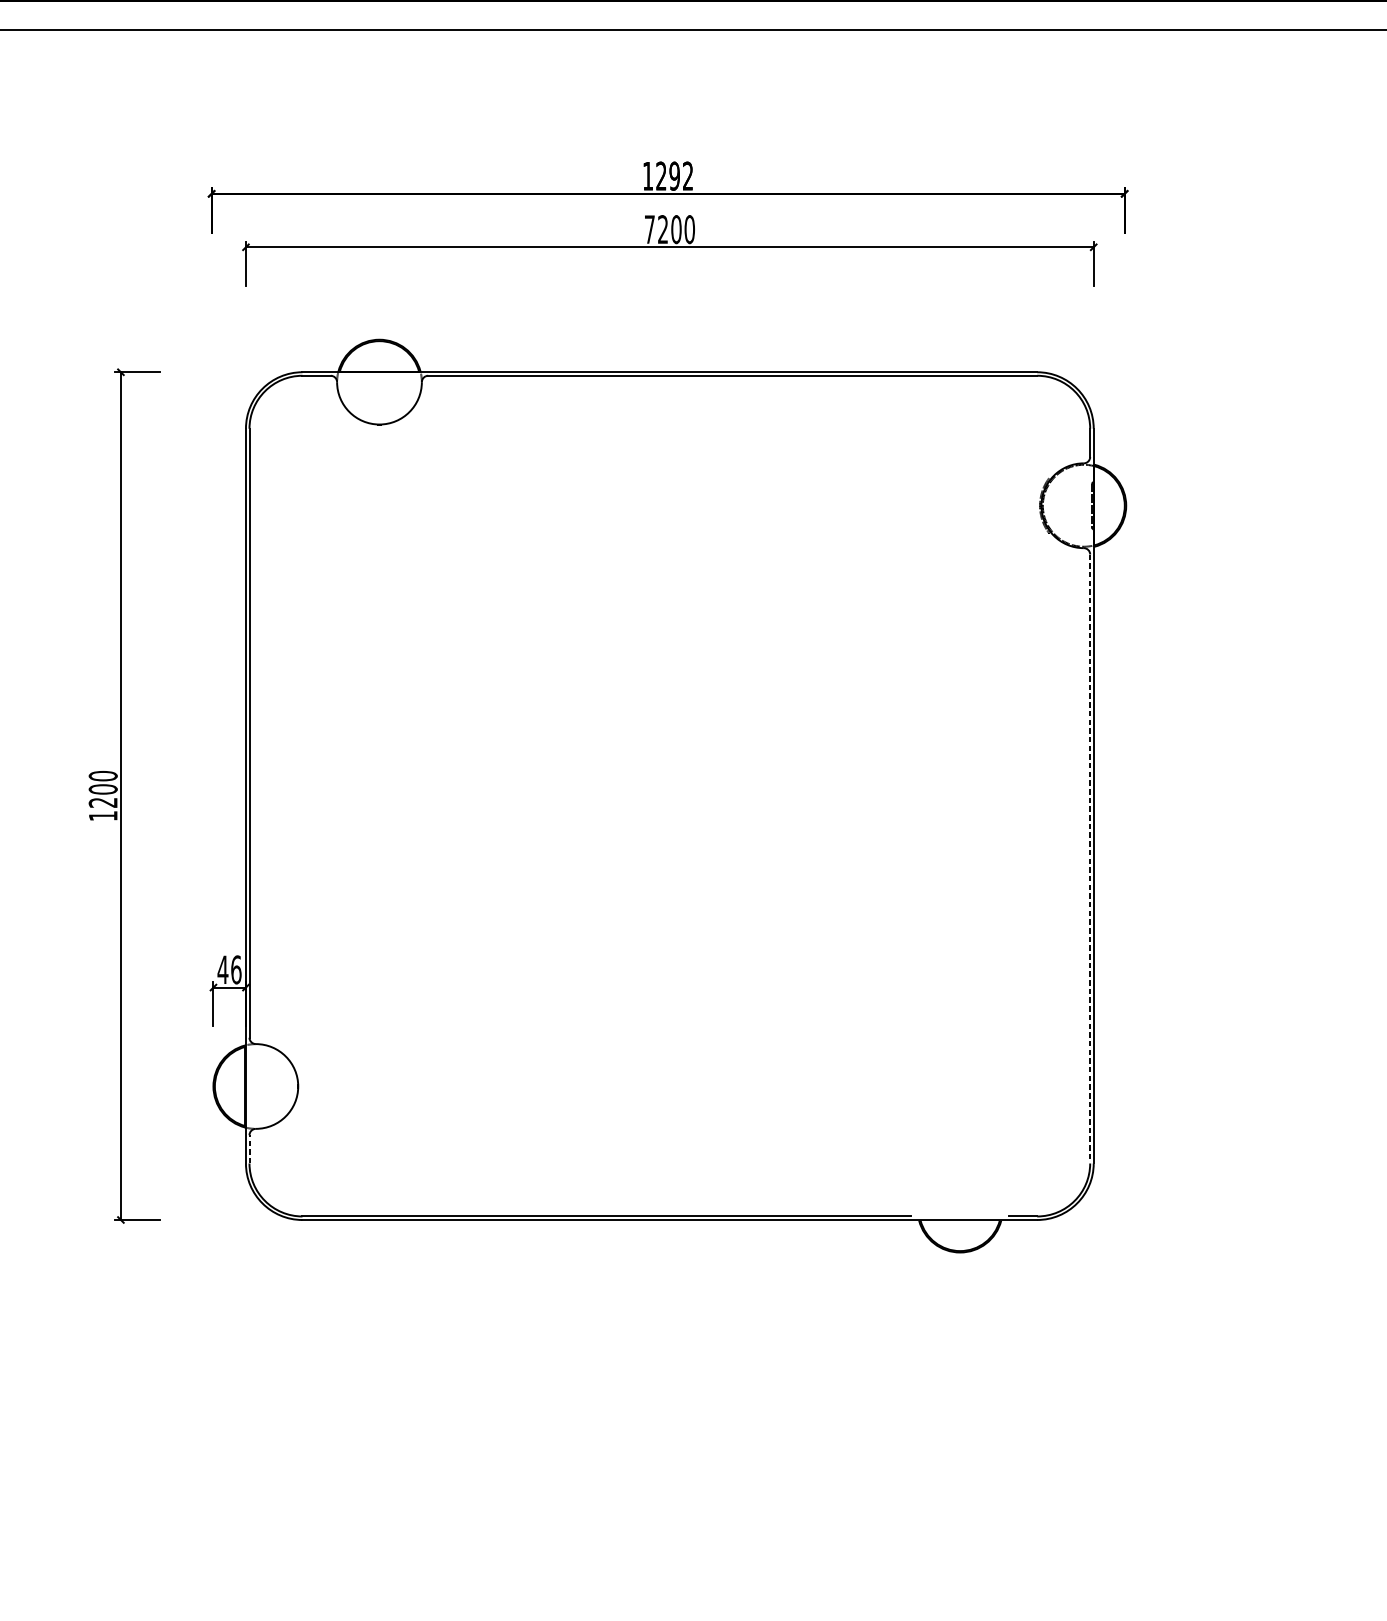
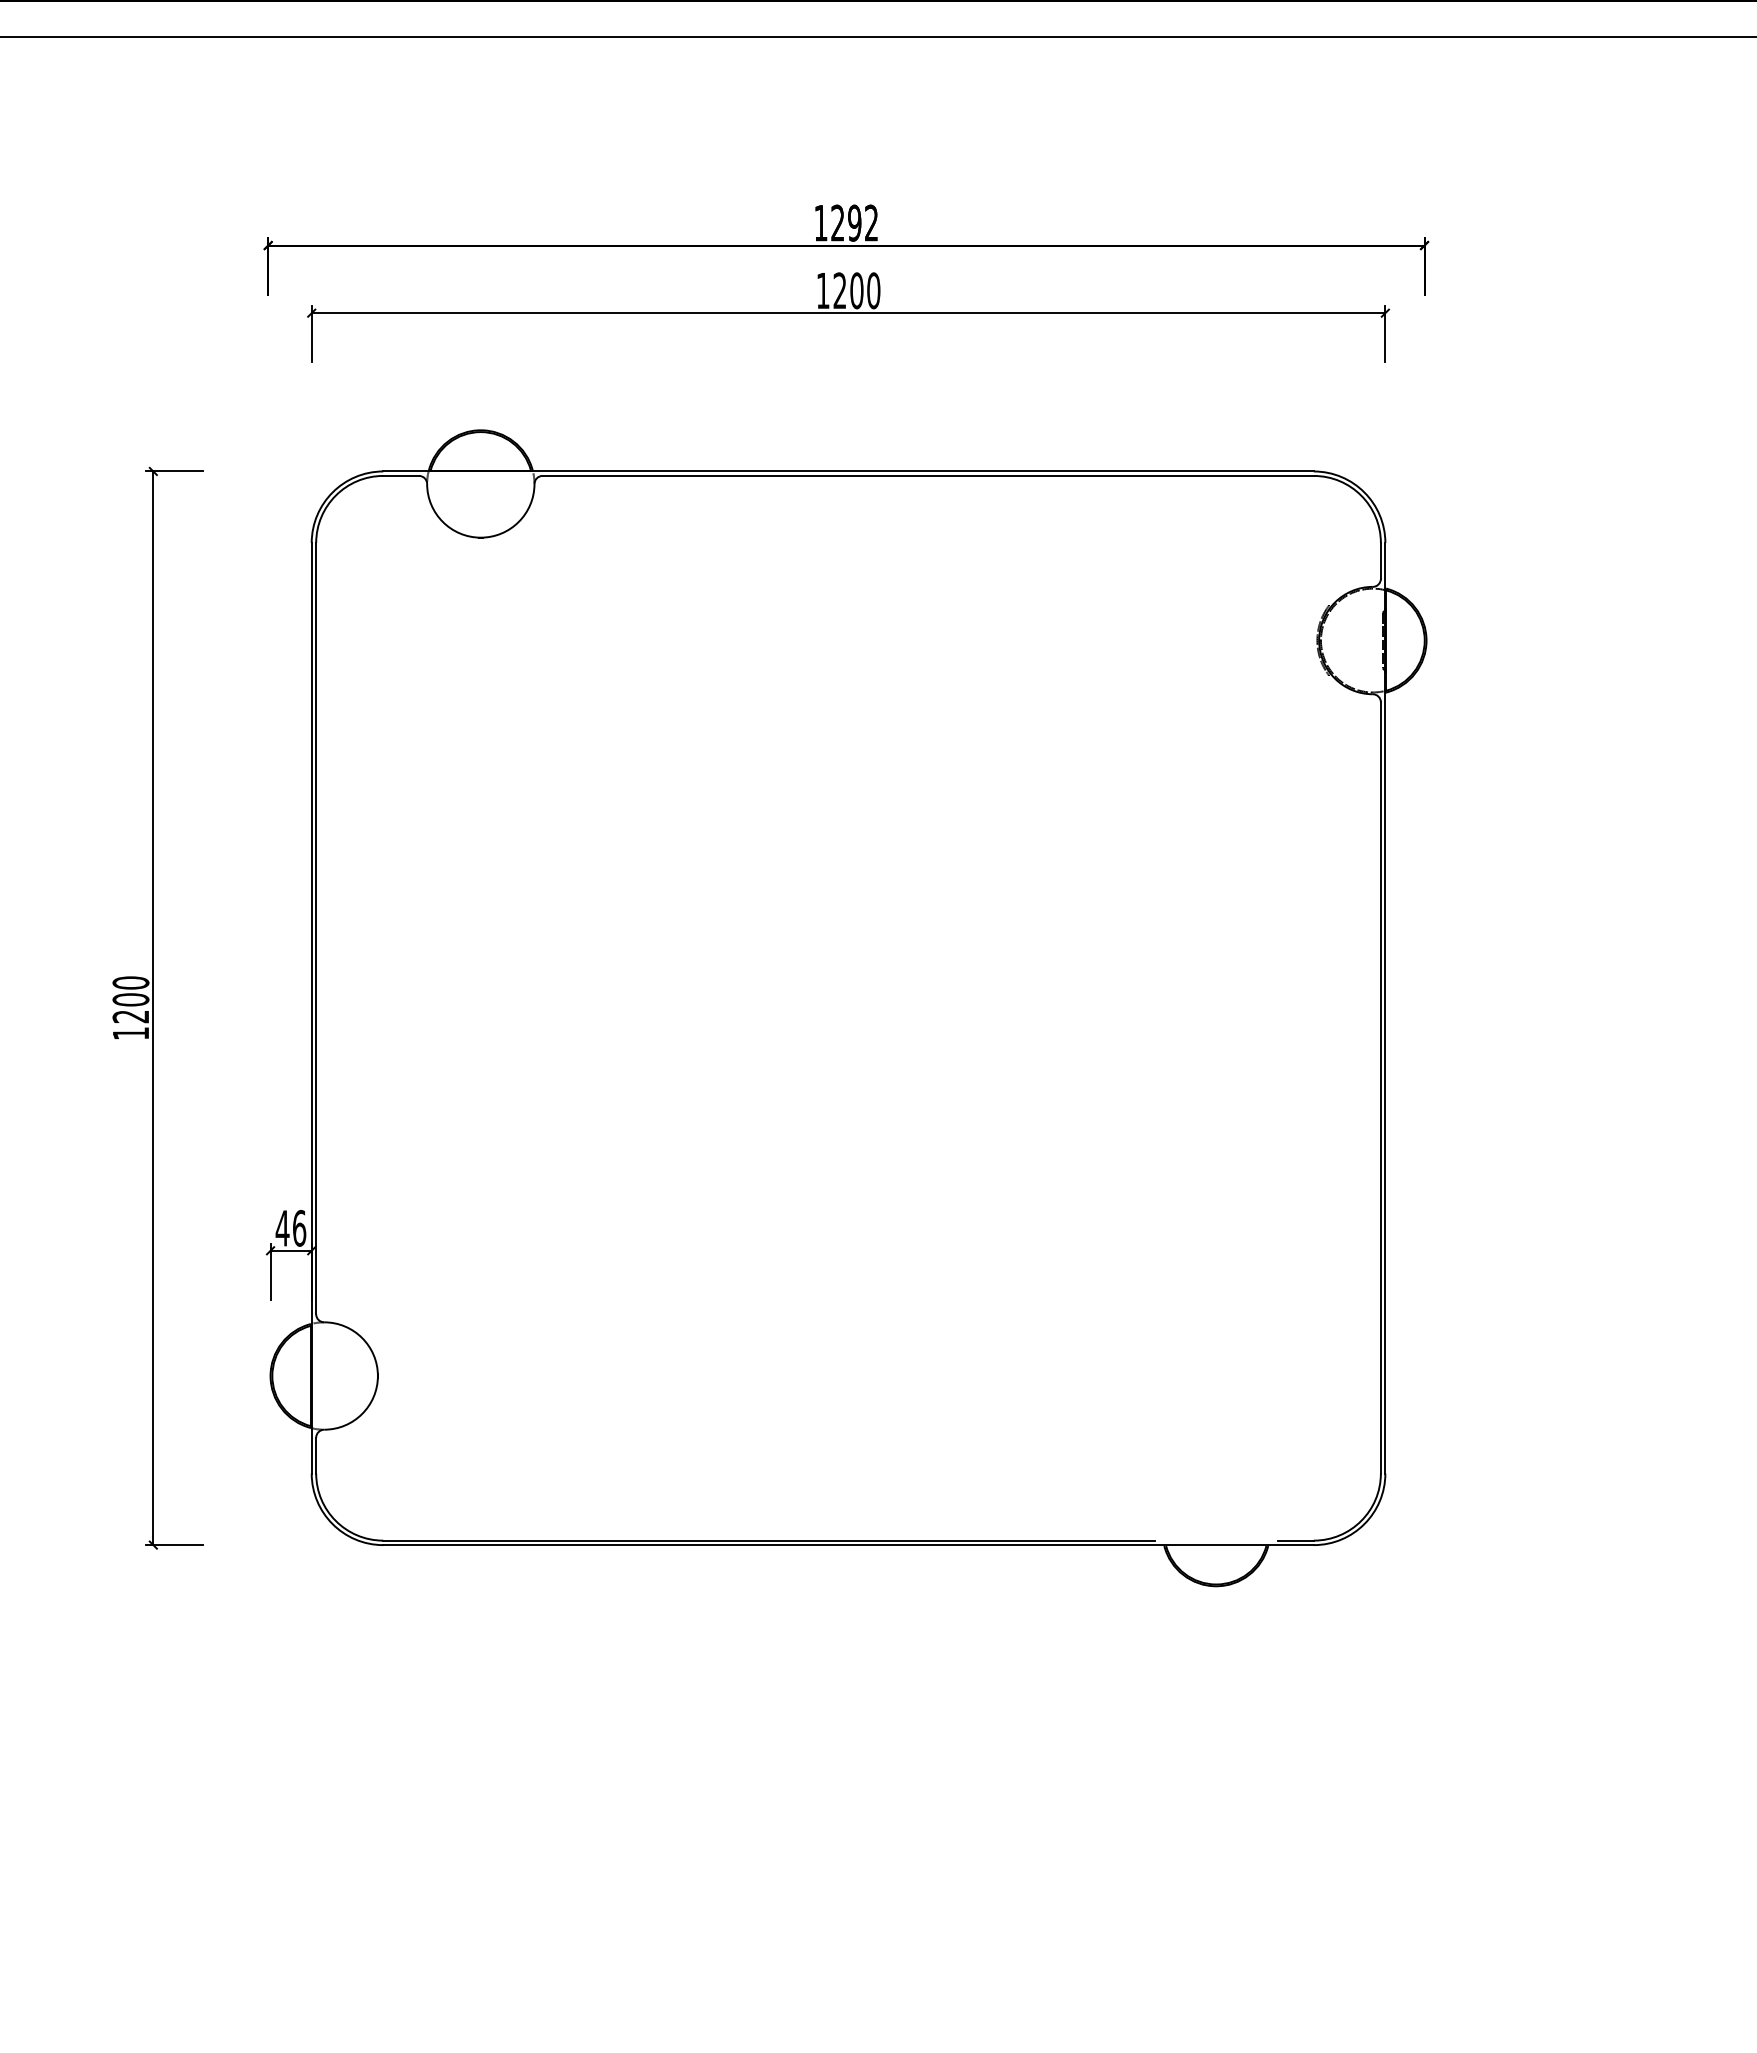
text: (650, 229) -> (823, 290), 7200 -> 1200
line: (1089, 858) -> (1380, 1087), dashed -> solid
line: (249, 1149) -> (316, 1455), dashed -> solid

